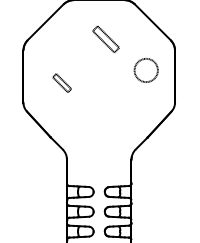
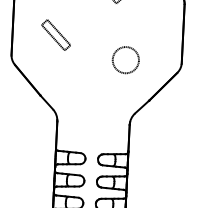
circle: (145, 70) -> (125, 60), moved
part: (61, 82) -> (55, 34), size x1.43

